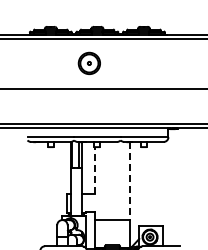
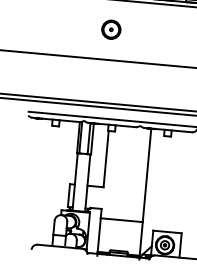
part: (89, 63) -> (111, 29), size x0.71
line: (95, 170) -> (106, 159), dashed -> solid
line: (129, 180) -> (146, 174), dashed -> solid

